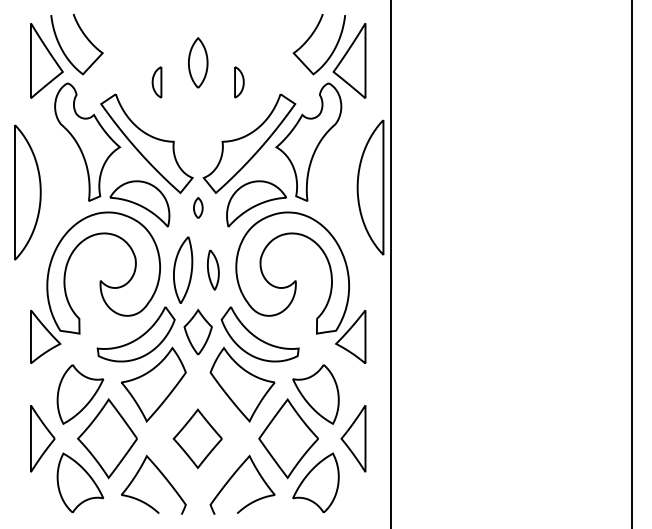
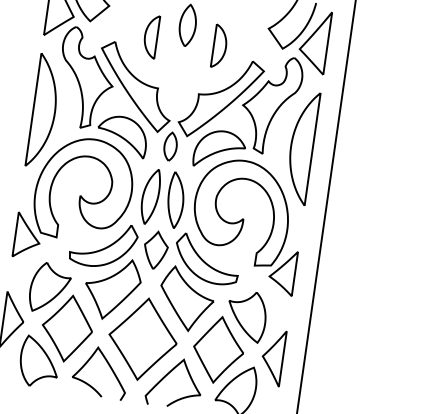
part: (156, 82) -> (150, 36), size x1.67
part: (239, 82) -> (219, 46), size x1.67
part: (370, 187) -> (301, 147), moved
part: (27, 192) -> (43, 111), moved
part: (198, 207) -> (170, 146), size x1.67
part: (213, 269) -> (176, 199), size x1.67
part: (197, 438) -> (142, 338), size x1.67

